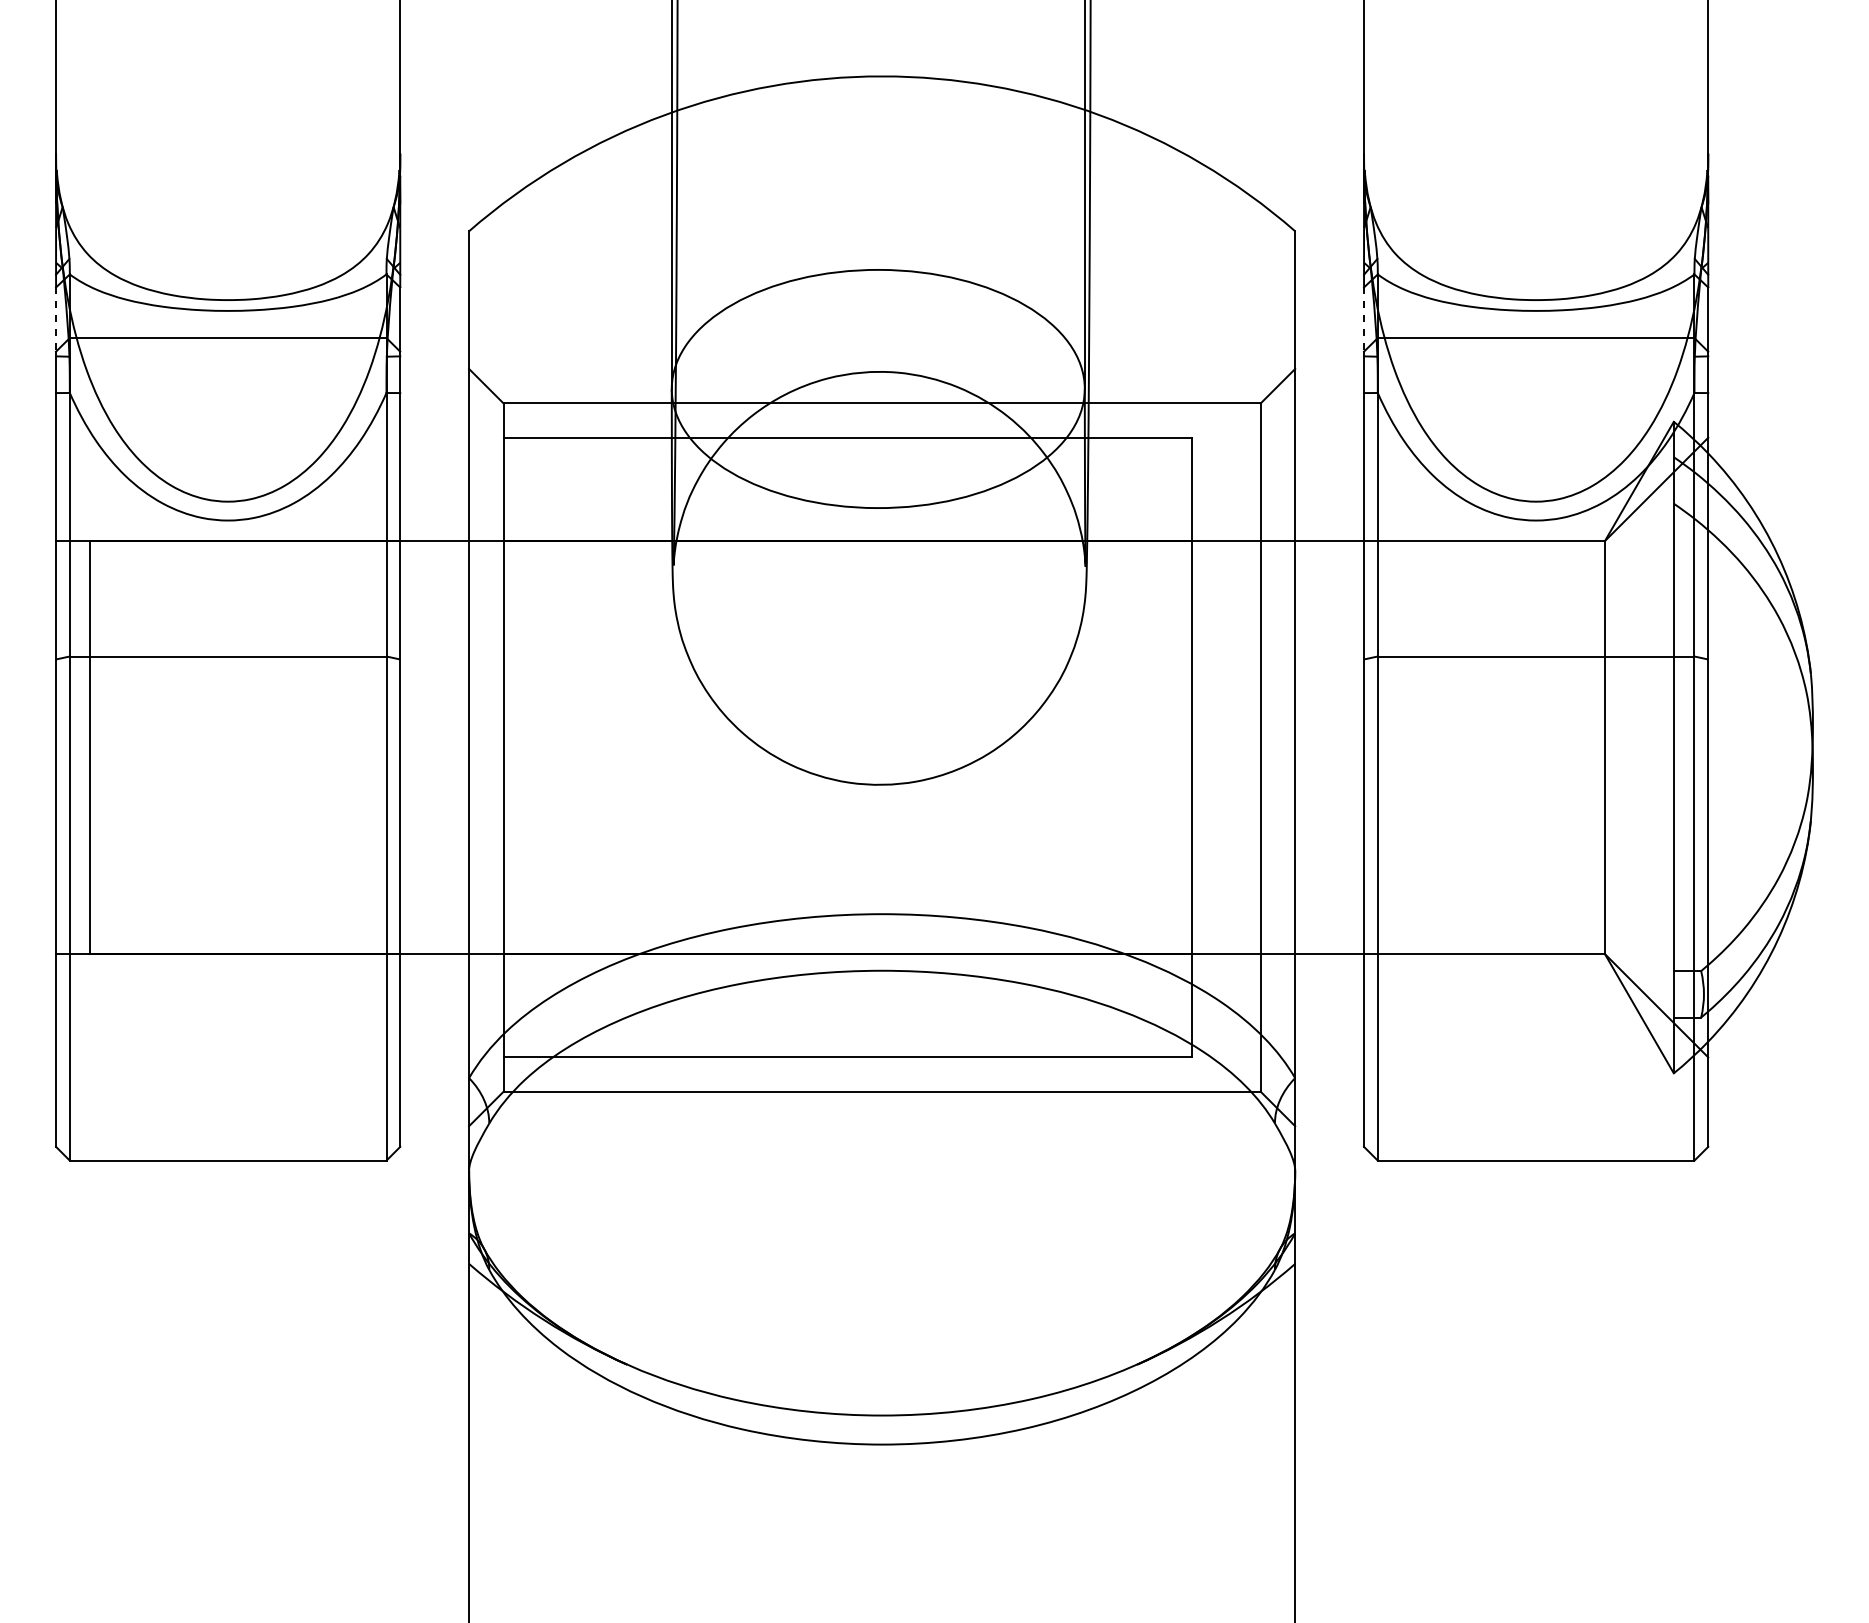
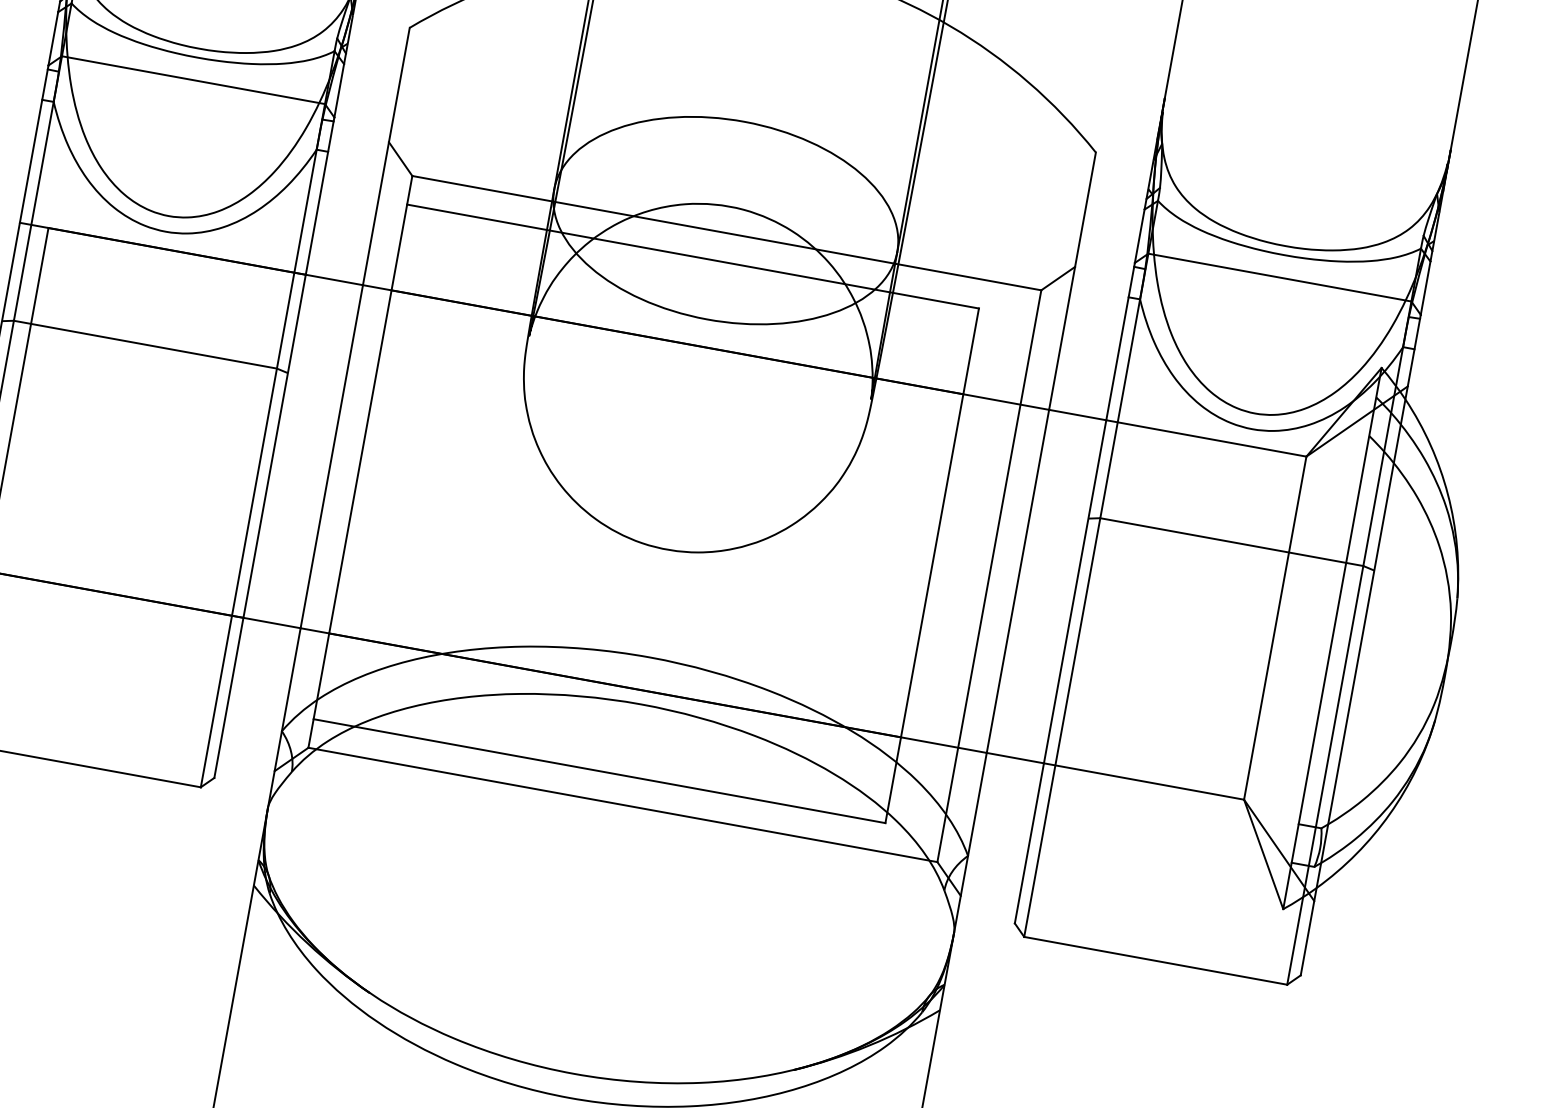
line: (56, 320) -> (53, 39), dashed -> solid
line: (1364, 320) -> (1139, 237), dashed -> solid

